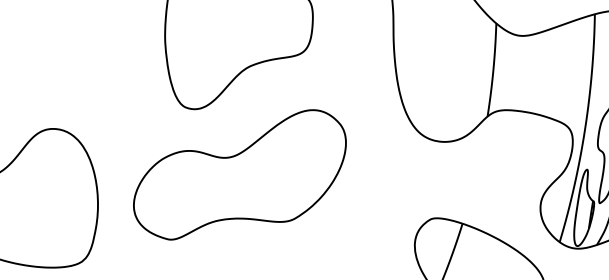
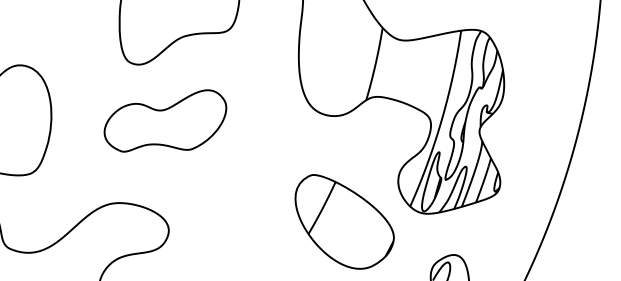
part: (240, 174) -> (165, 120), size x0.7

